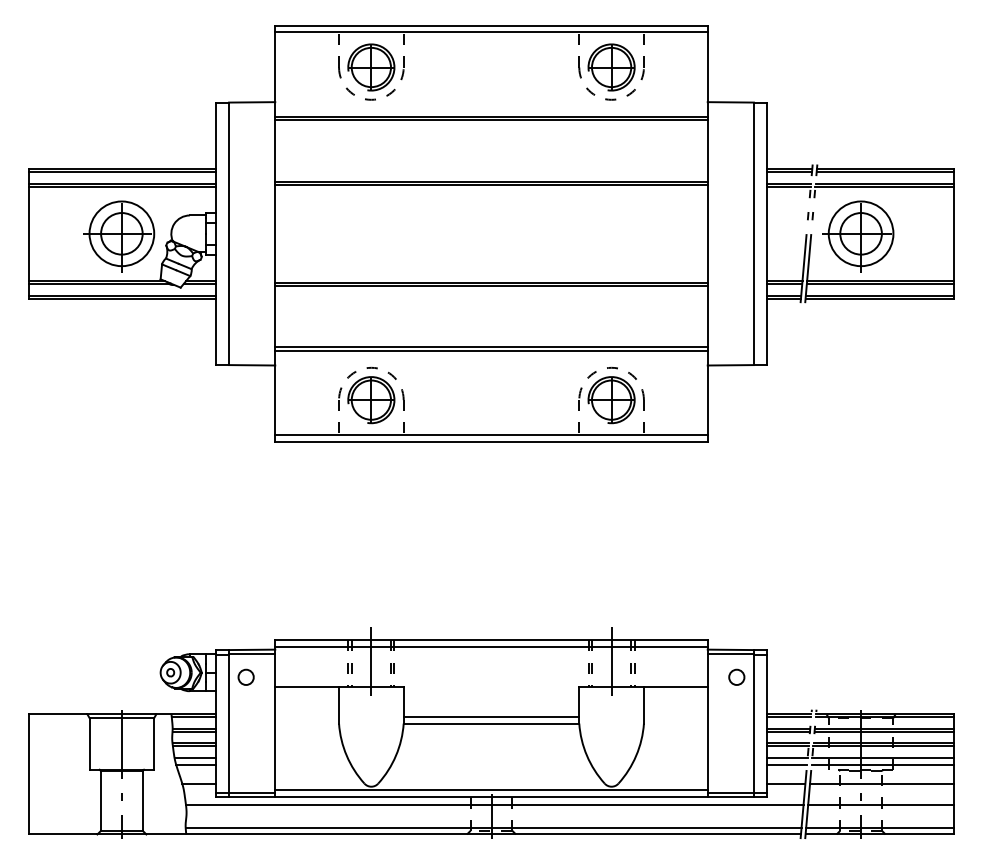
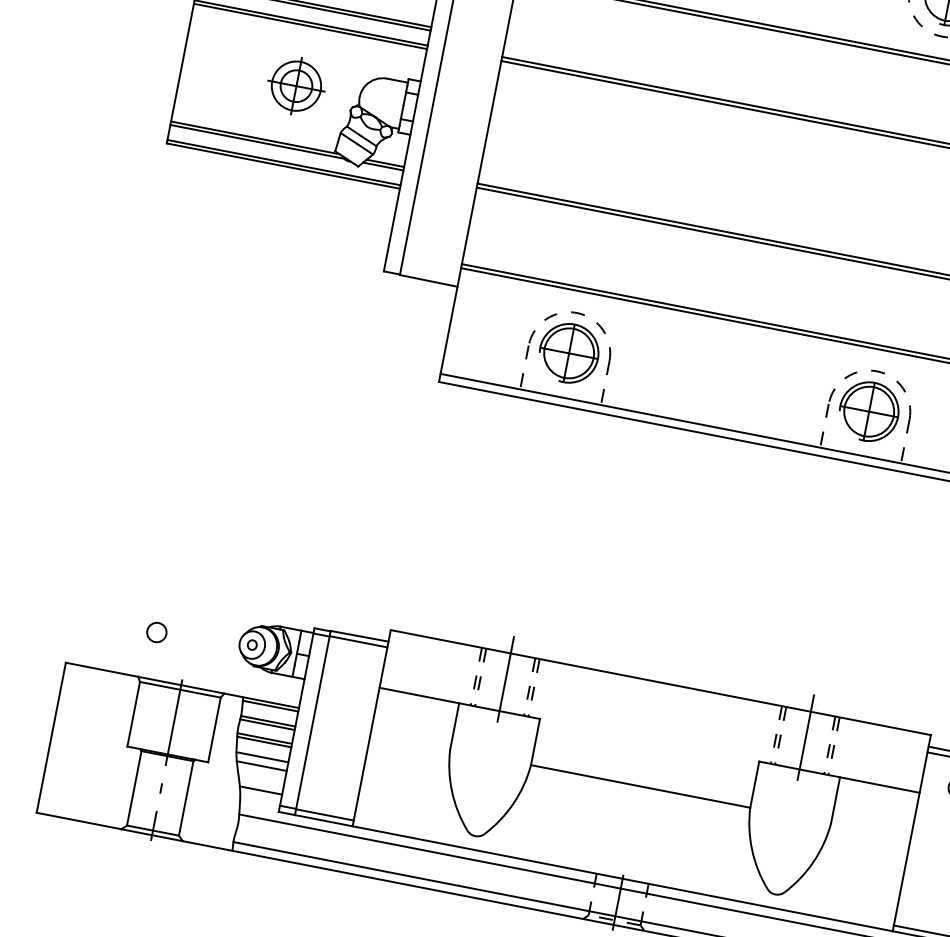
part: (119, 236) -> (294, 87), size x0.6
line: (491, 646) -> (659, 690), removed
circle: (245, 676) -> (156, 631), moved
line: (491, 716) -> (642, 777), removed
line: (491, 790) -> (624, 870), removed

